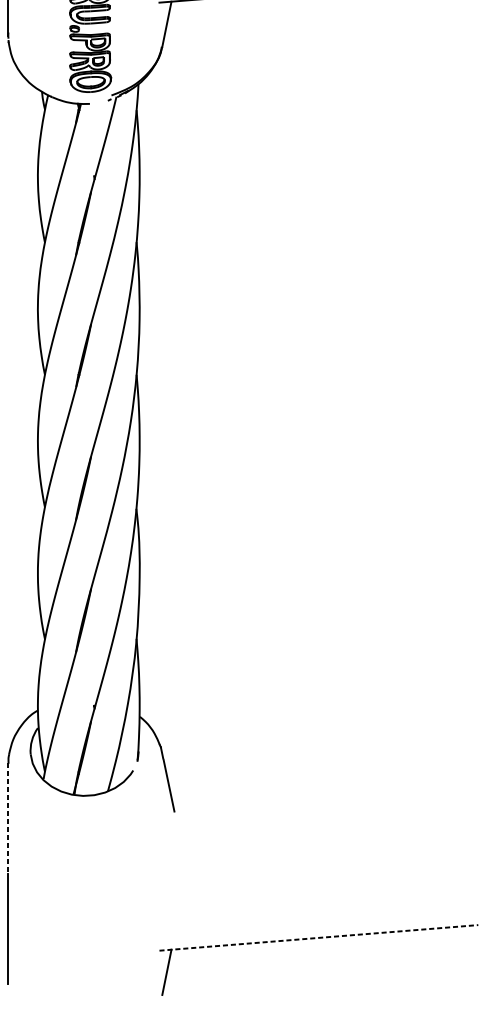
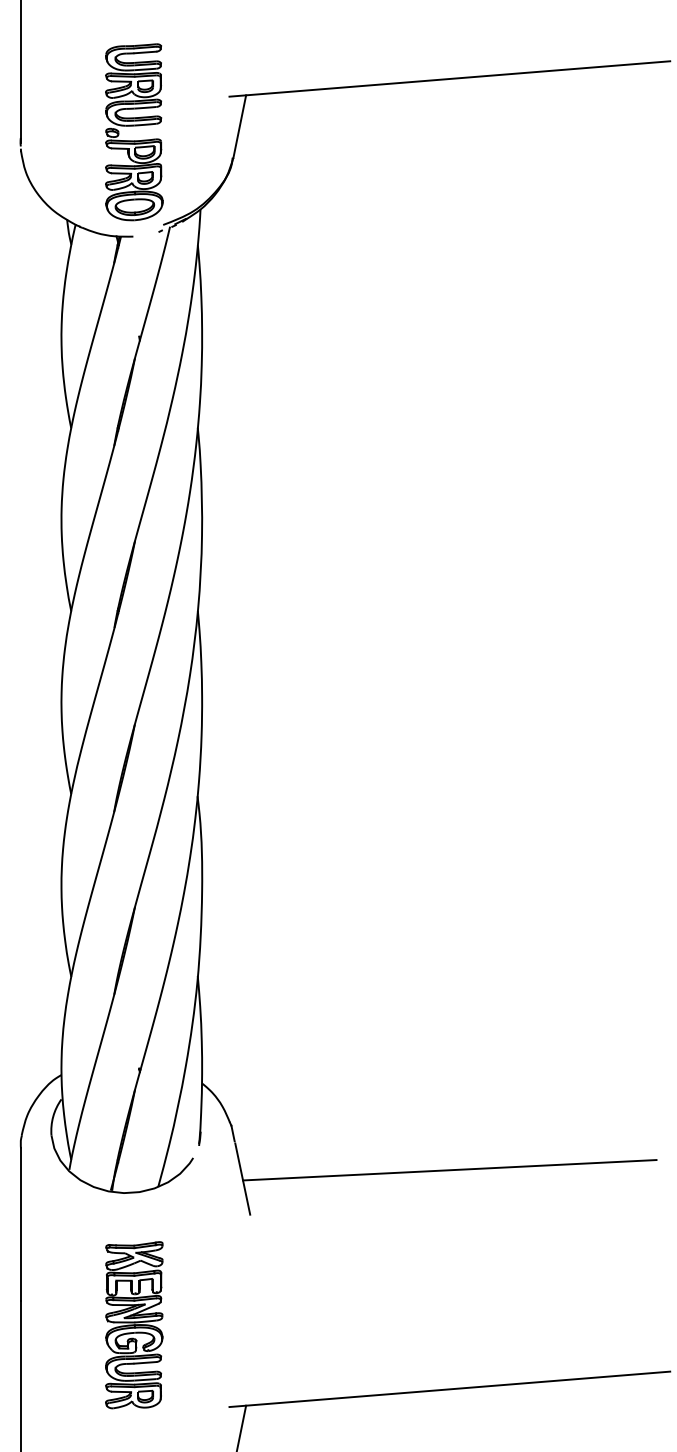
line: (318, 779) -> (449, 1170), added
line: (8, 818) -> (20, 1224), dashed -> solid
part: (90, 891) -> (134, 1325), added
line: (319, 938) -> (450, 1389), dashed -> solid

